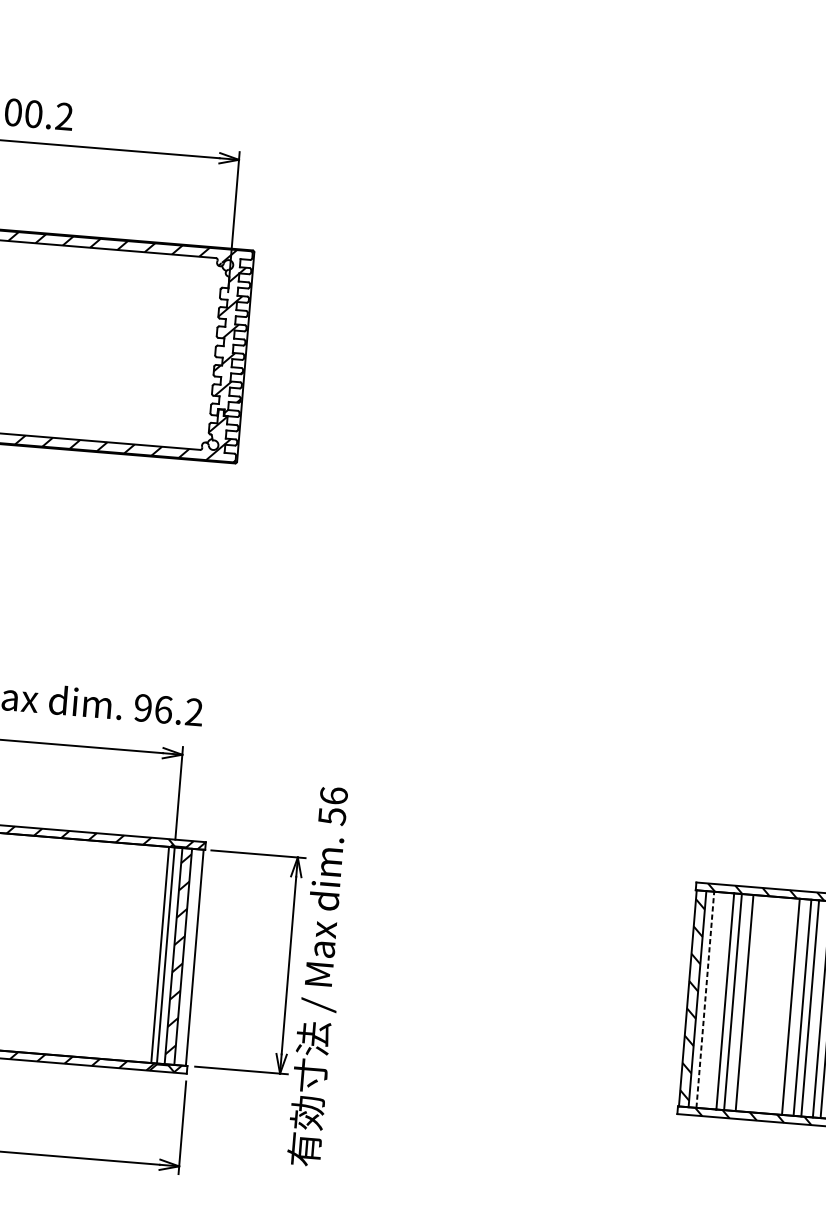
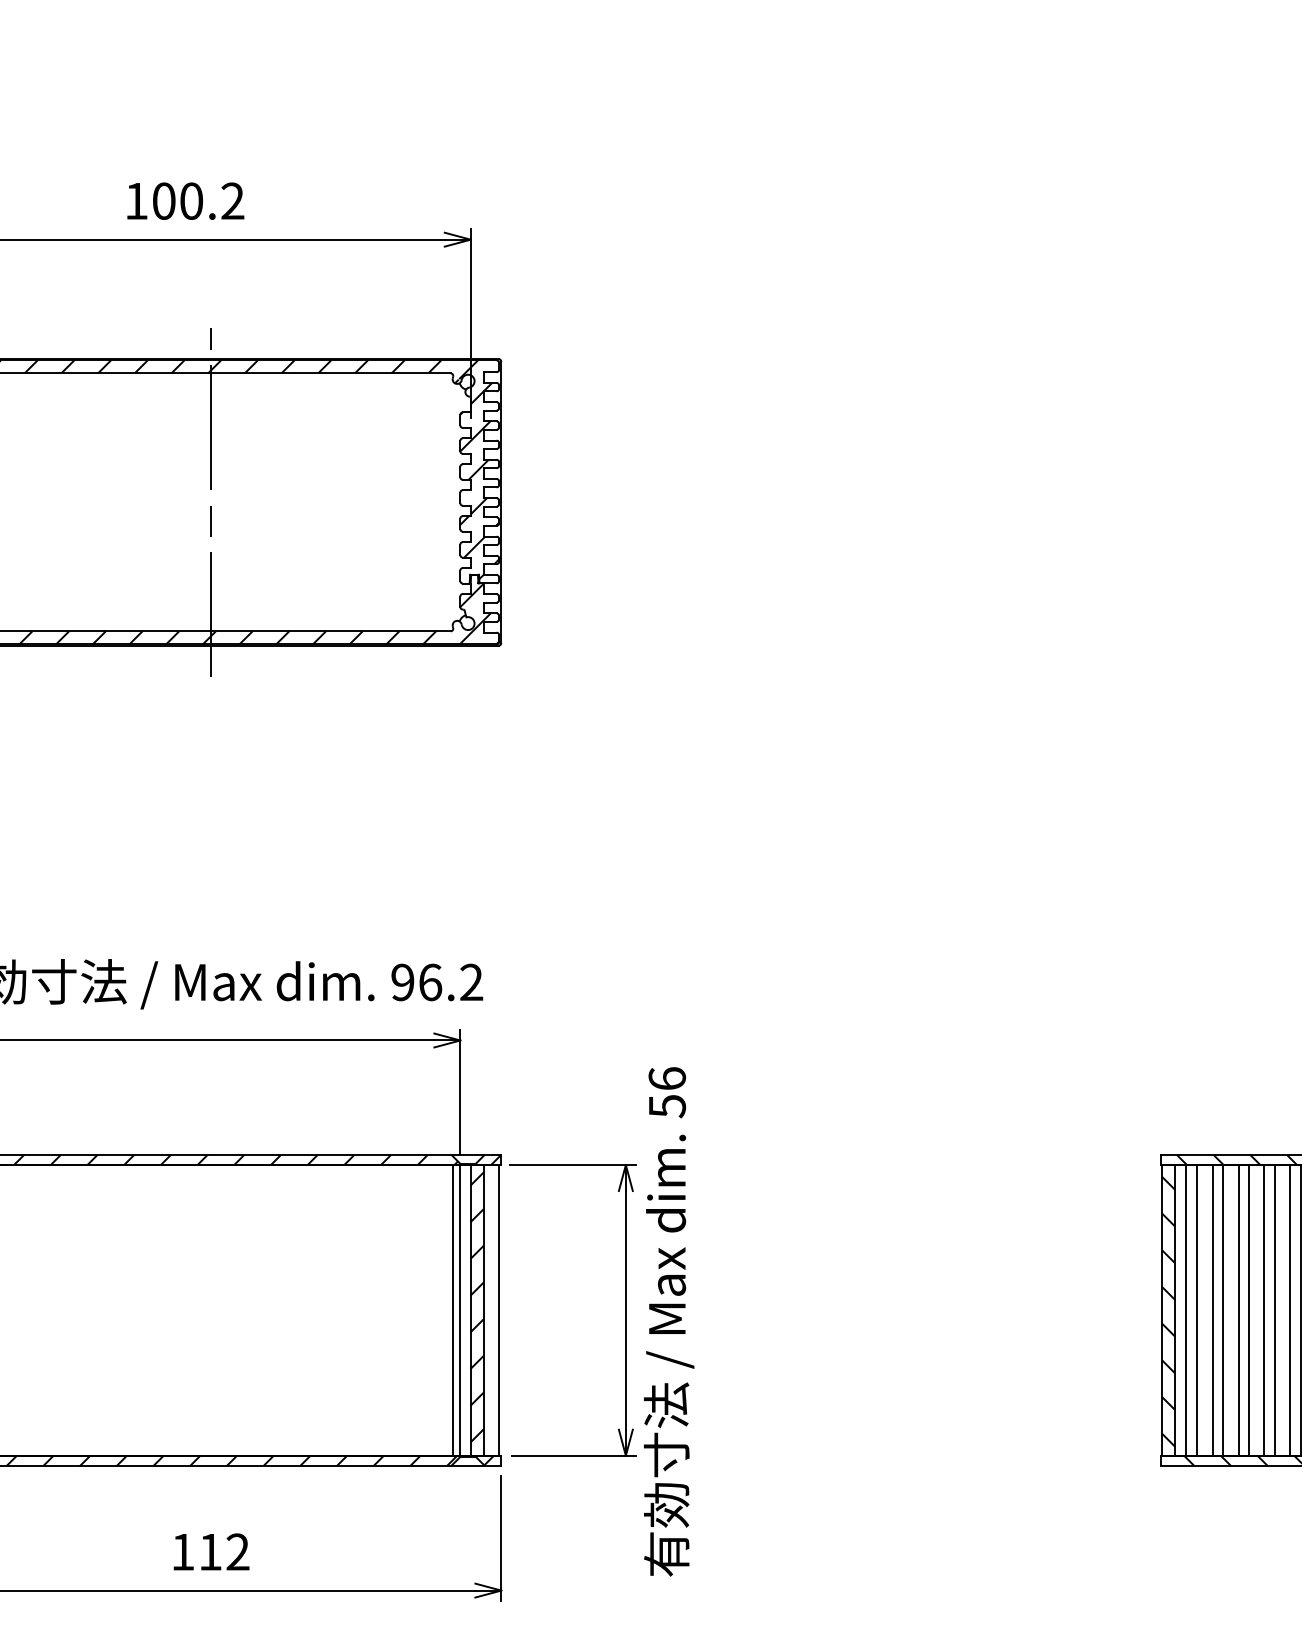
line: (29, 339) -> (210, 502), added
line: (705, 999) -> (1185, 1309), dashed -> solid
line: (714, 1000) -> (1197, 1310), added
line: (751, 1003) -> (1248, 1310), added
line: (763, 1004) -> (1264, 1310), added
line: (771, 1005) -> (1274, 1310), added
line: (783, 1006) -> (1290, 1310), added

